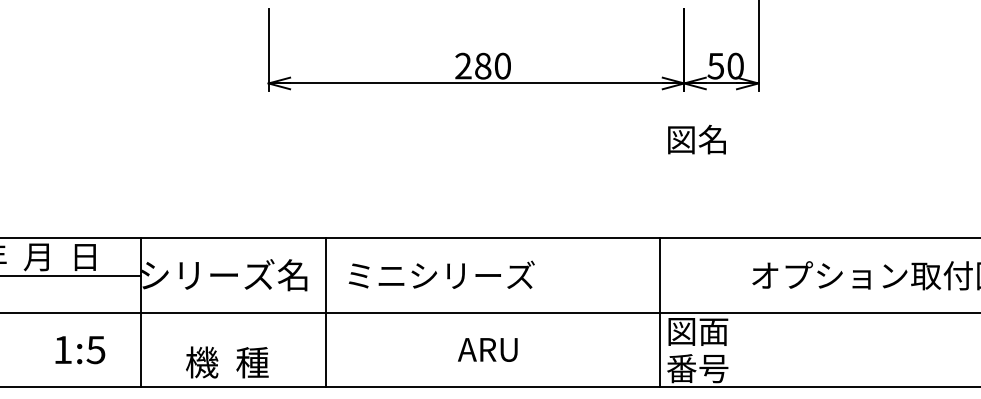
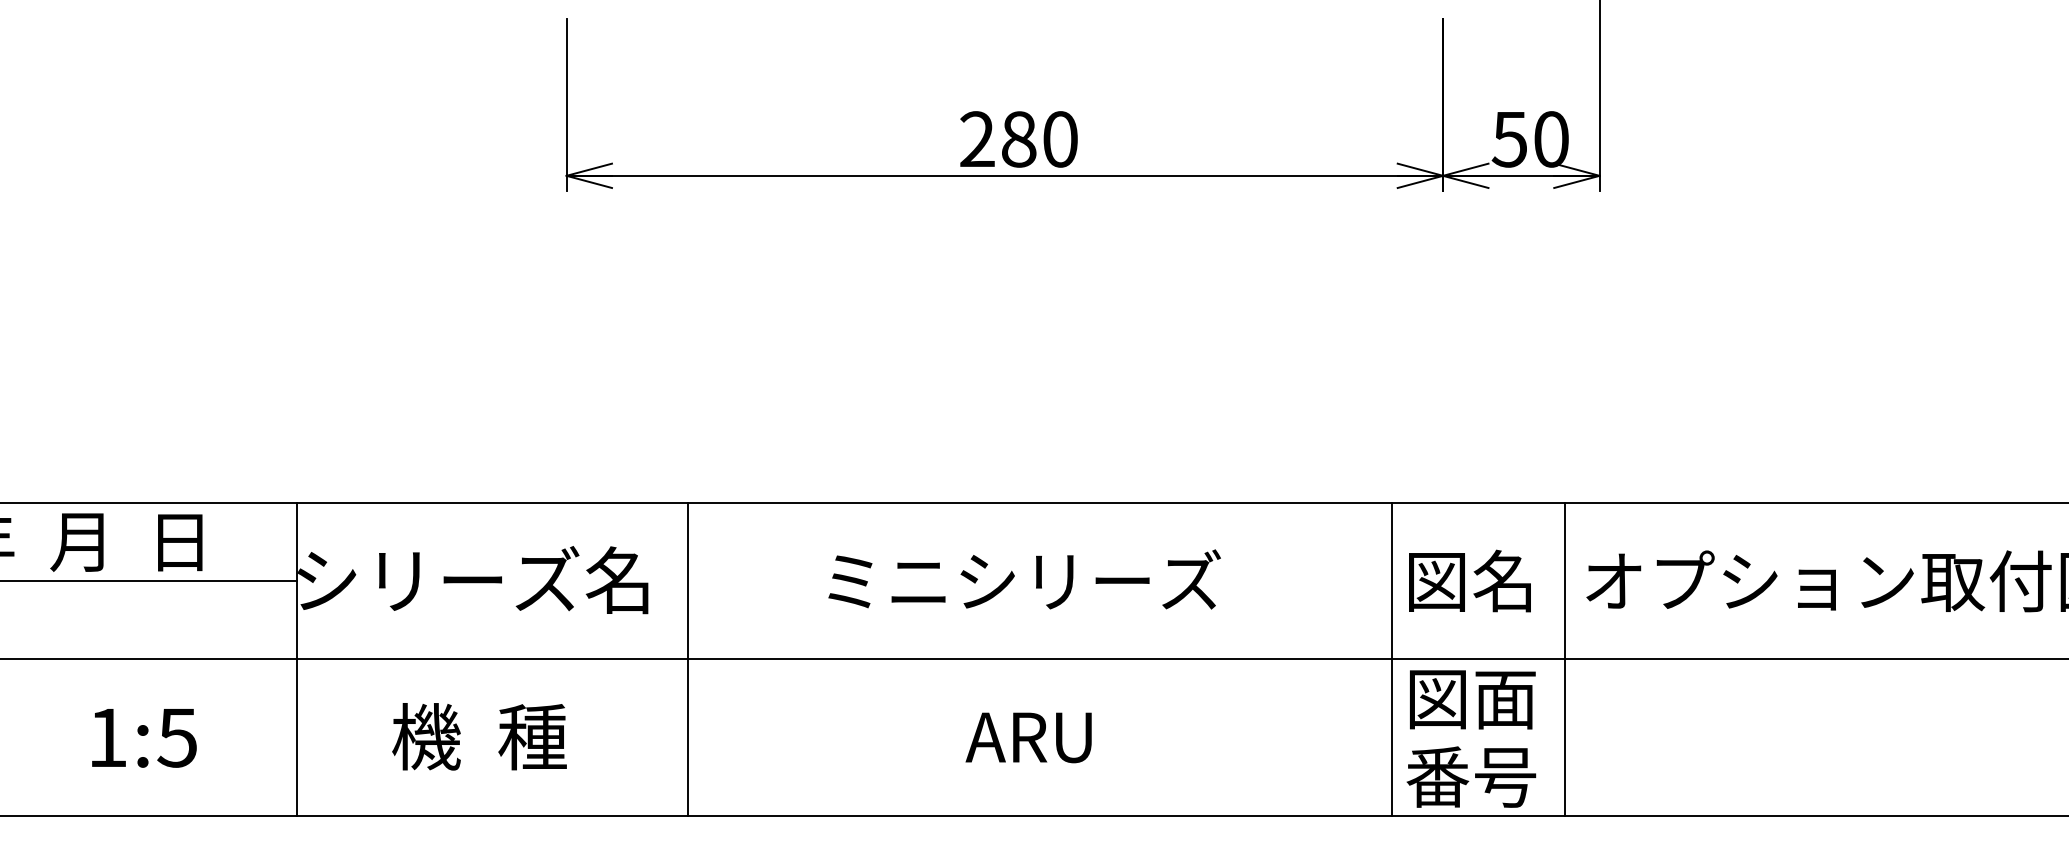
text: (696, 139) -> (1468, 580), moved
text: (441, 274) -> (1023, 578), moved
line: (741, 312) -> (1563, 658), added
text: (80, 350) -> (144, 738), moved
text: (227, 362) -> (479, 736), moved

